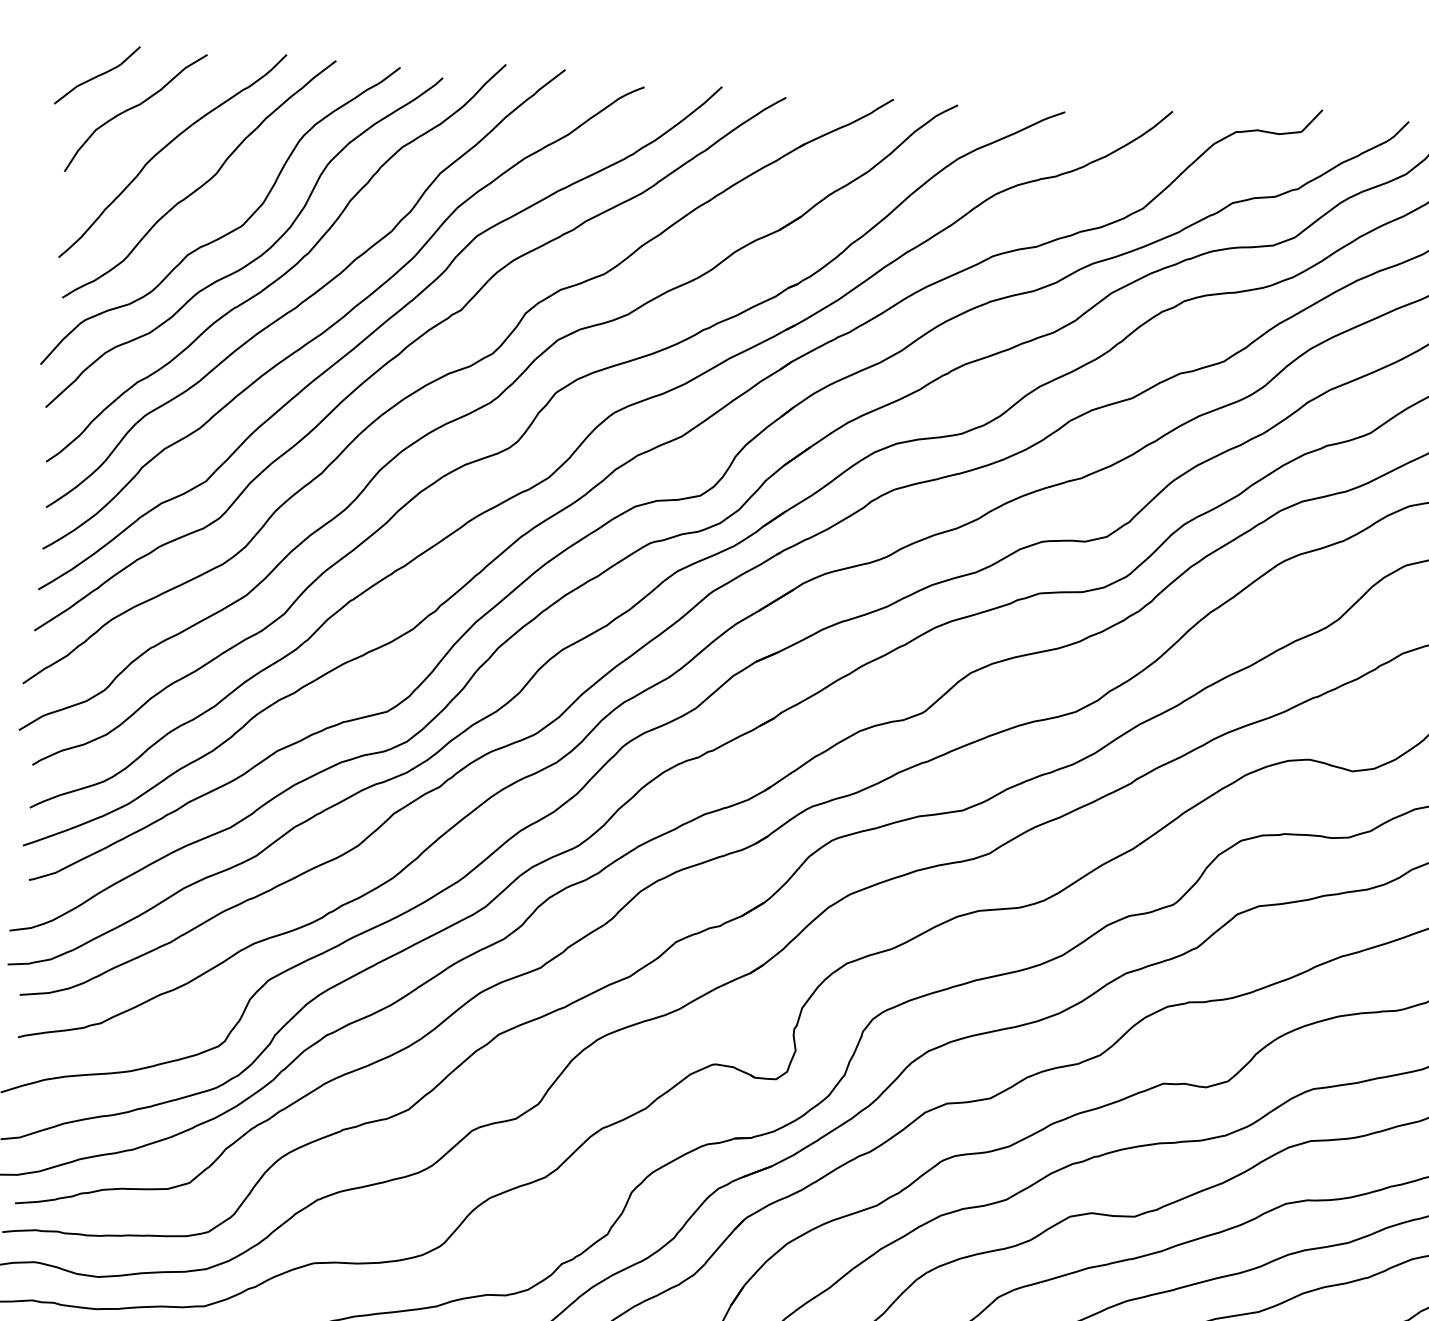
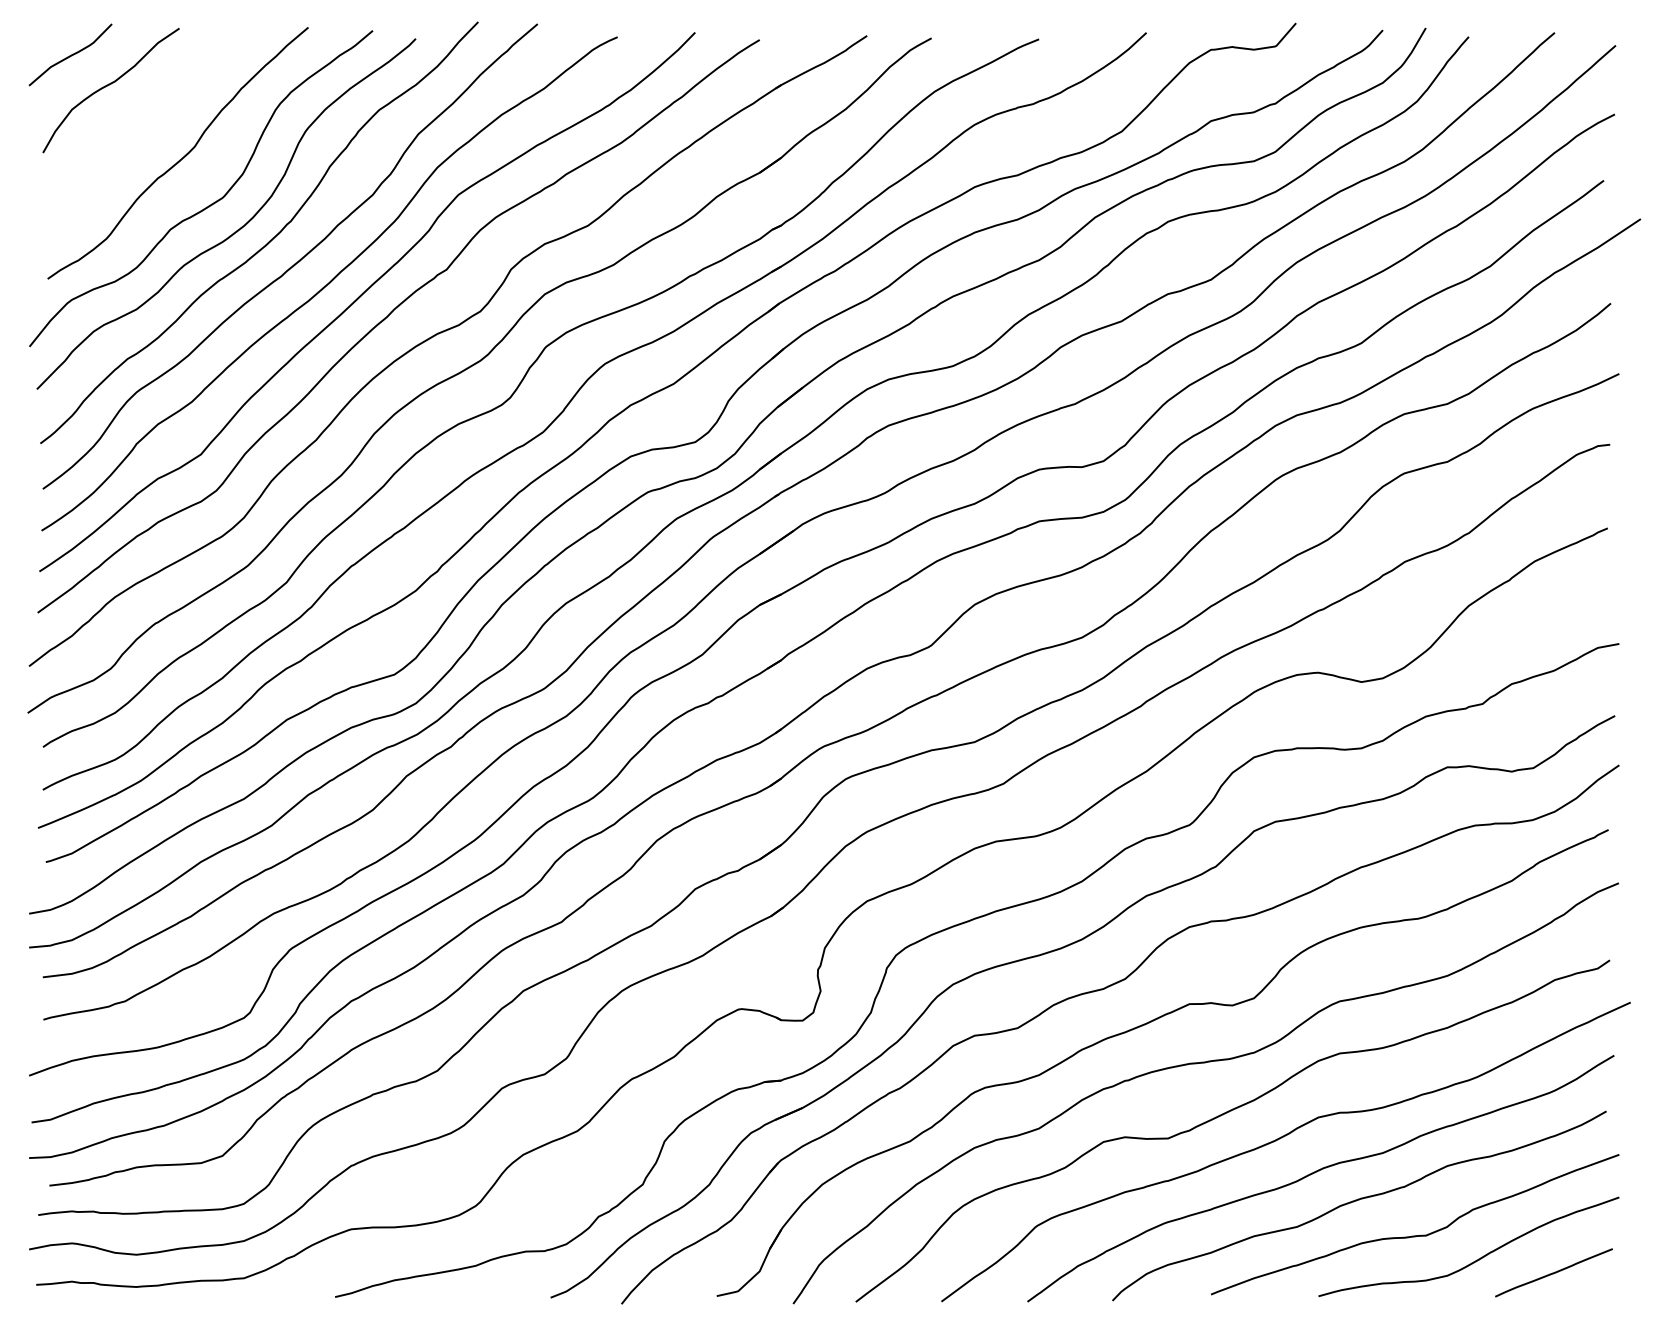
curve: (165, 147) -> (142, 123), removed

